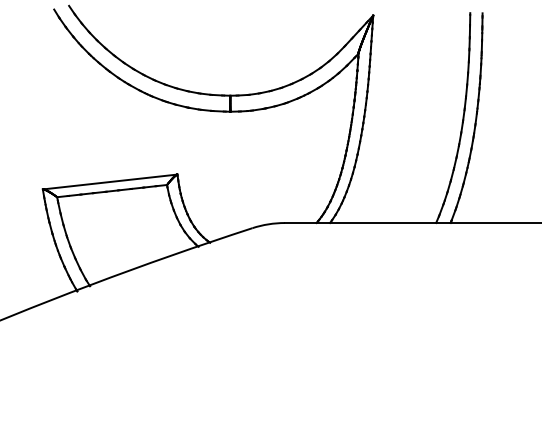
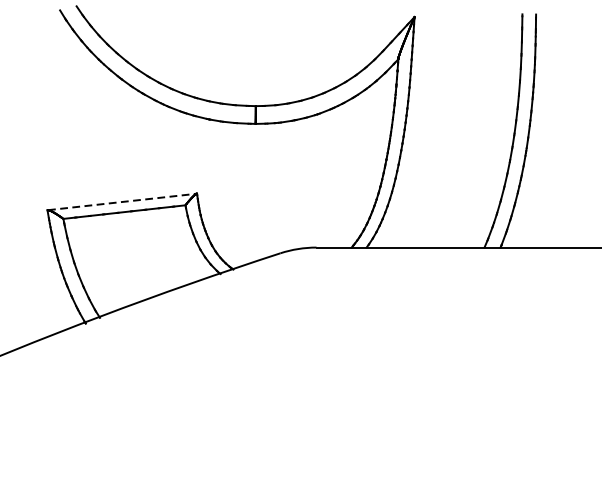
line: (110, 181) -> (122, 201), solid -> dashed

